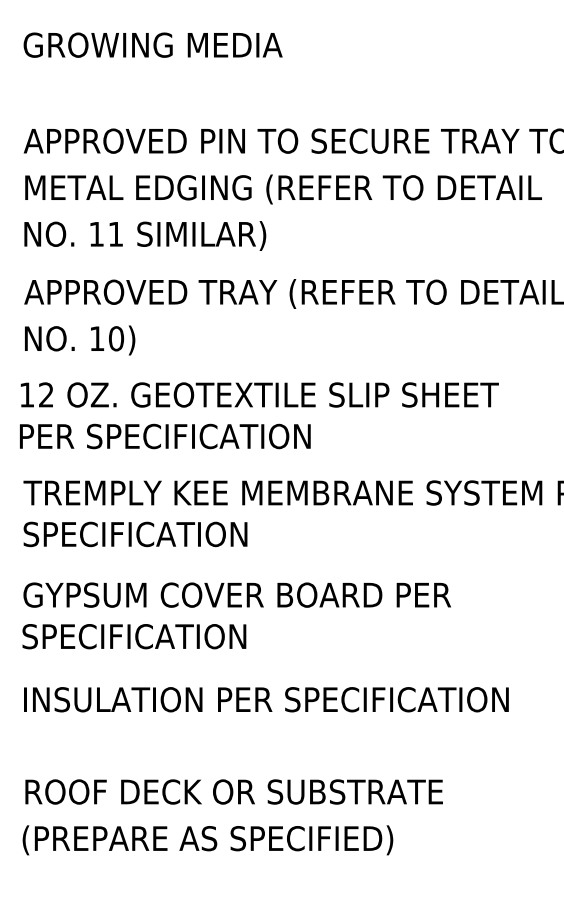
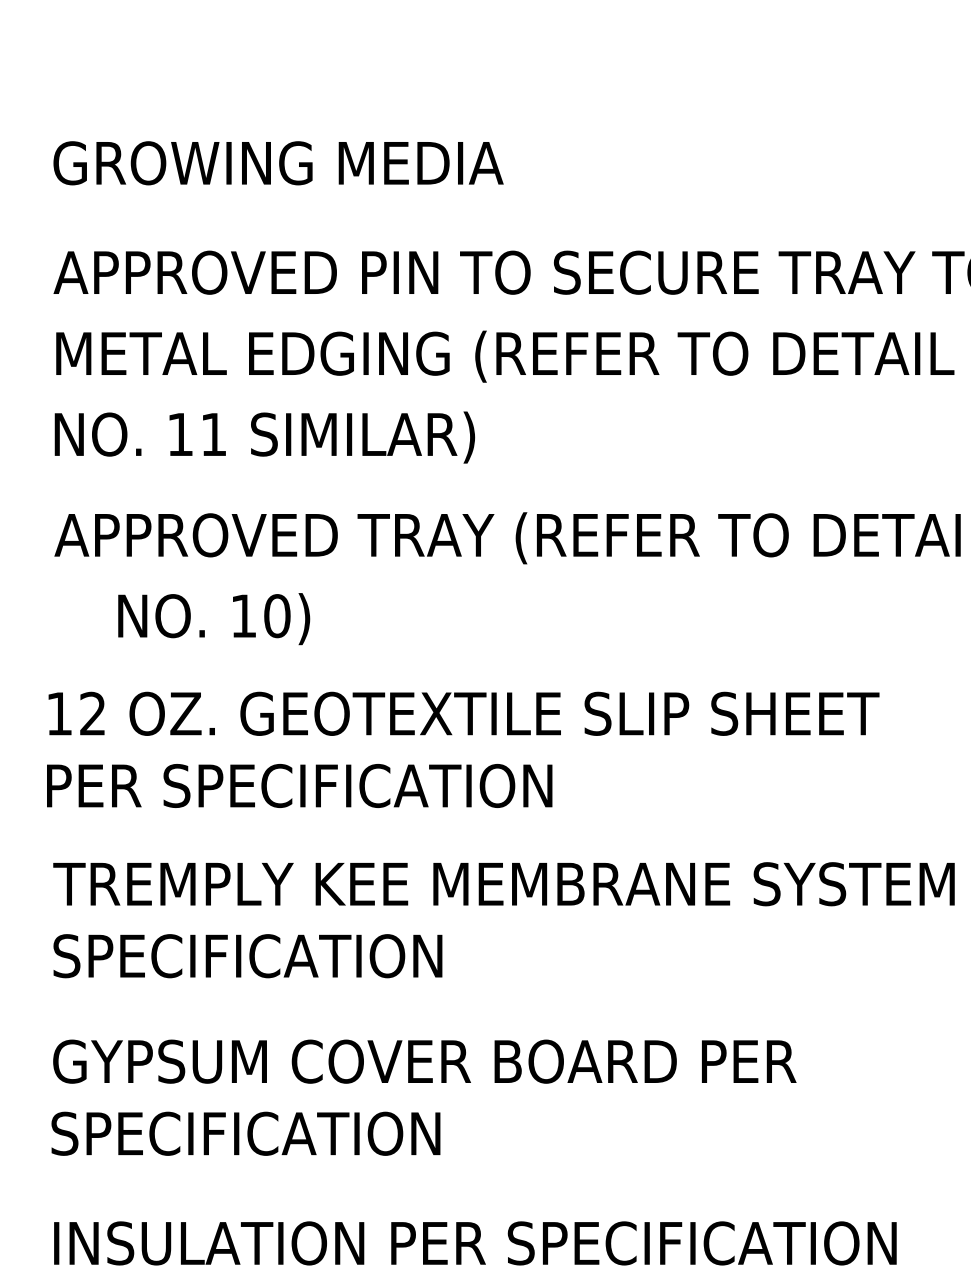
text: (152, 44) -> (277, 162), moved
text: (80, 340) -> (214, 619), moved

